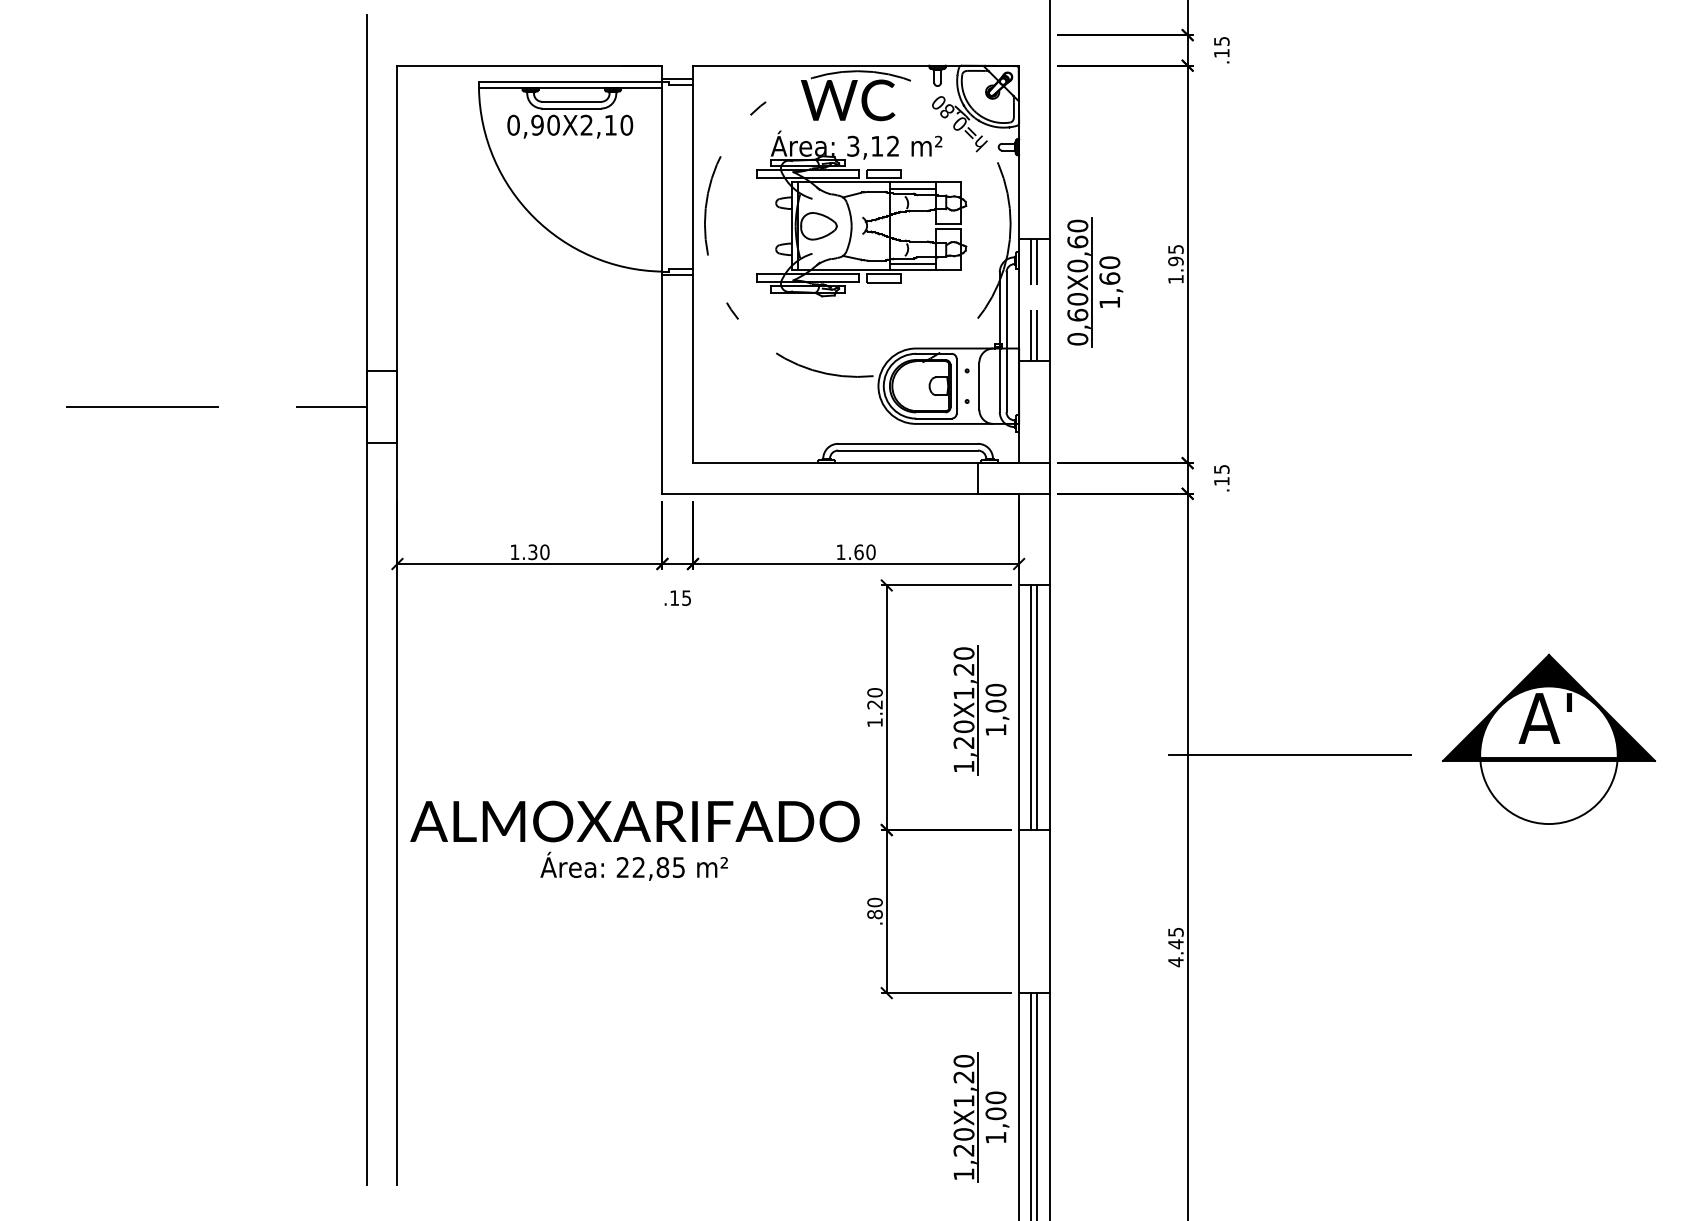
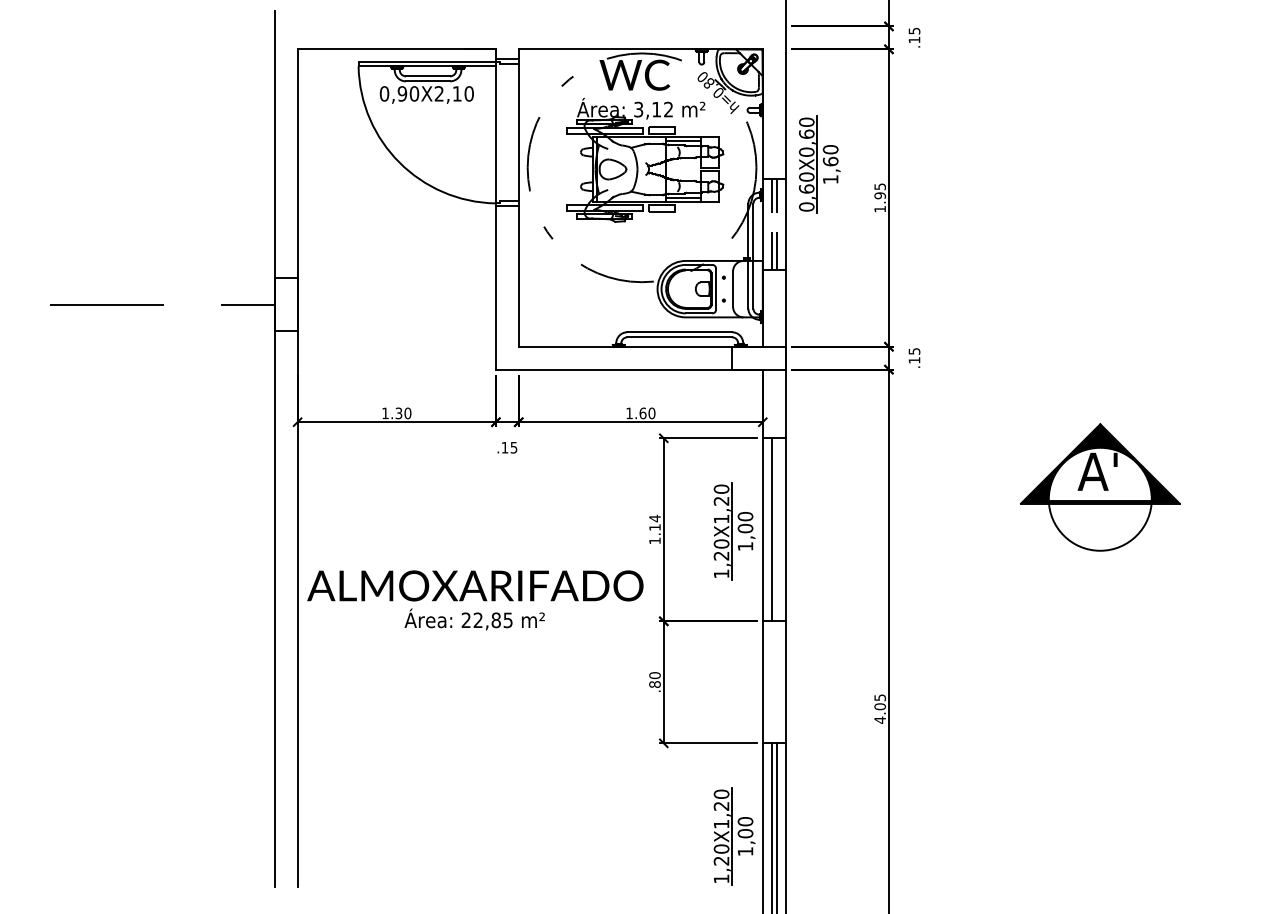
part: (1094, 282) -> (819, 164), moved
text: (874, 698) -> (654, 522), 1.20 -> 1.14
line: (1037, 707) -> (776, 529), removed
part: (1549, 739) -> (1100, 487), moved
line: (1289, 755) -> (965, 565), removed
text: (635, 841) -> (475, 600), moved
text: (1176, 943) -> (880, 706), 4.45 -> 4.05

